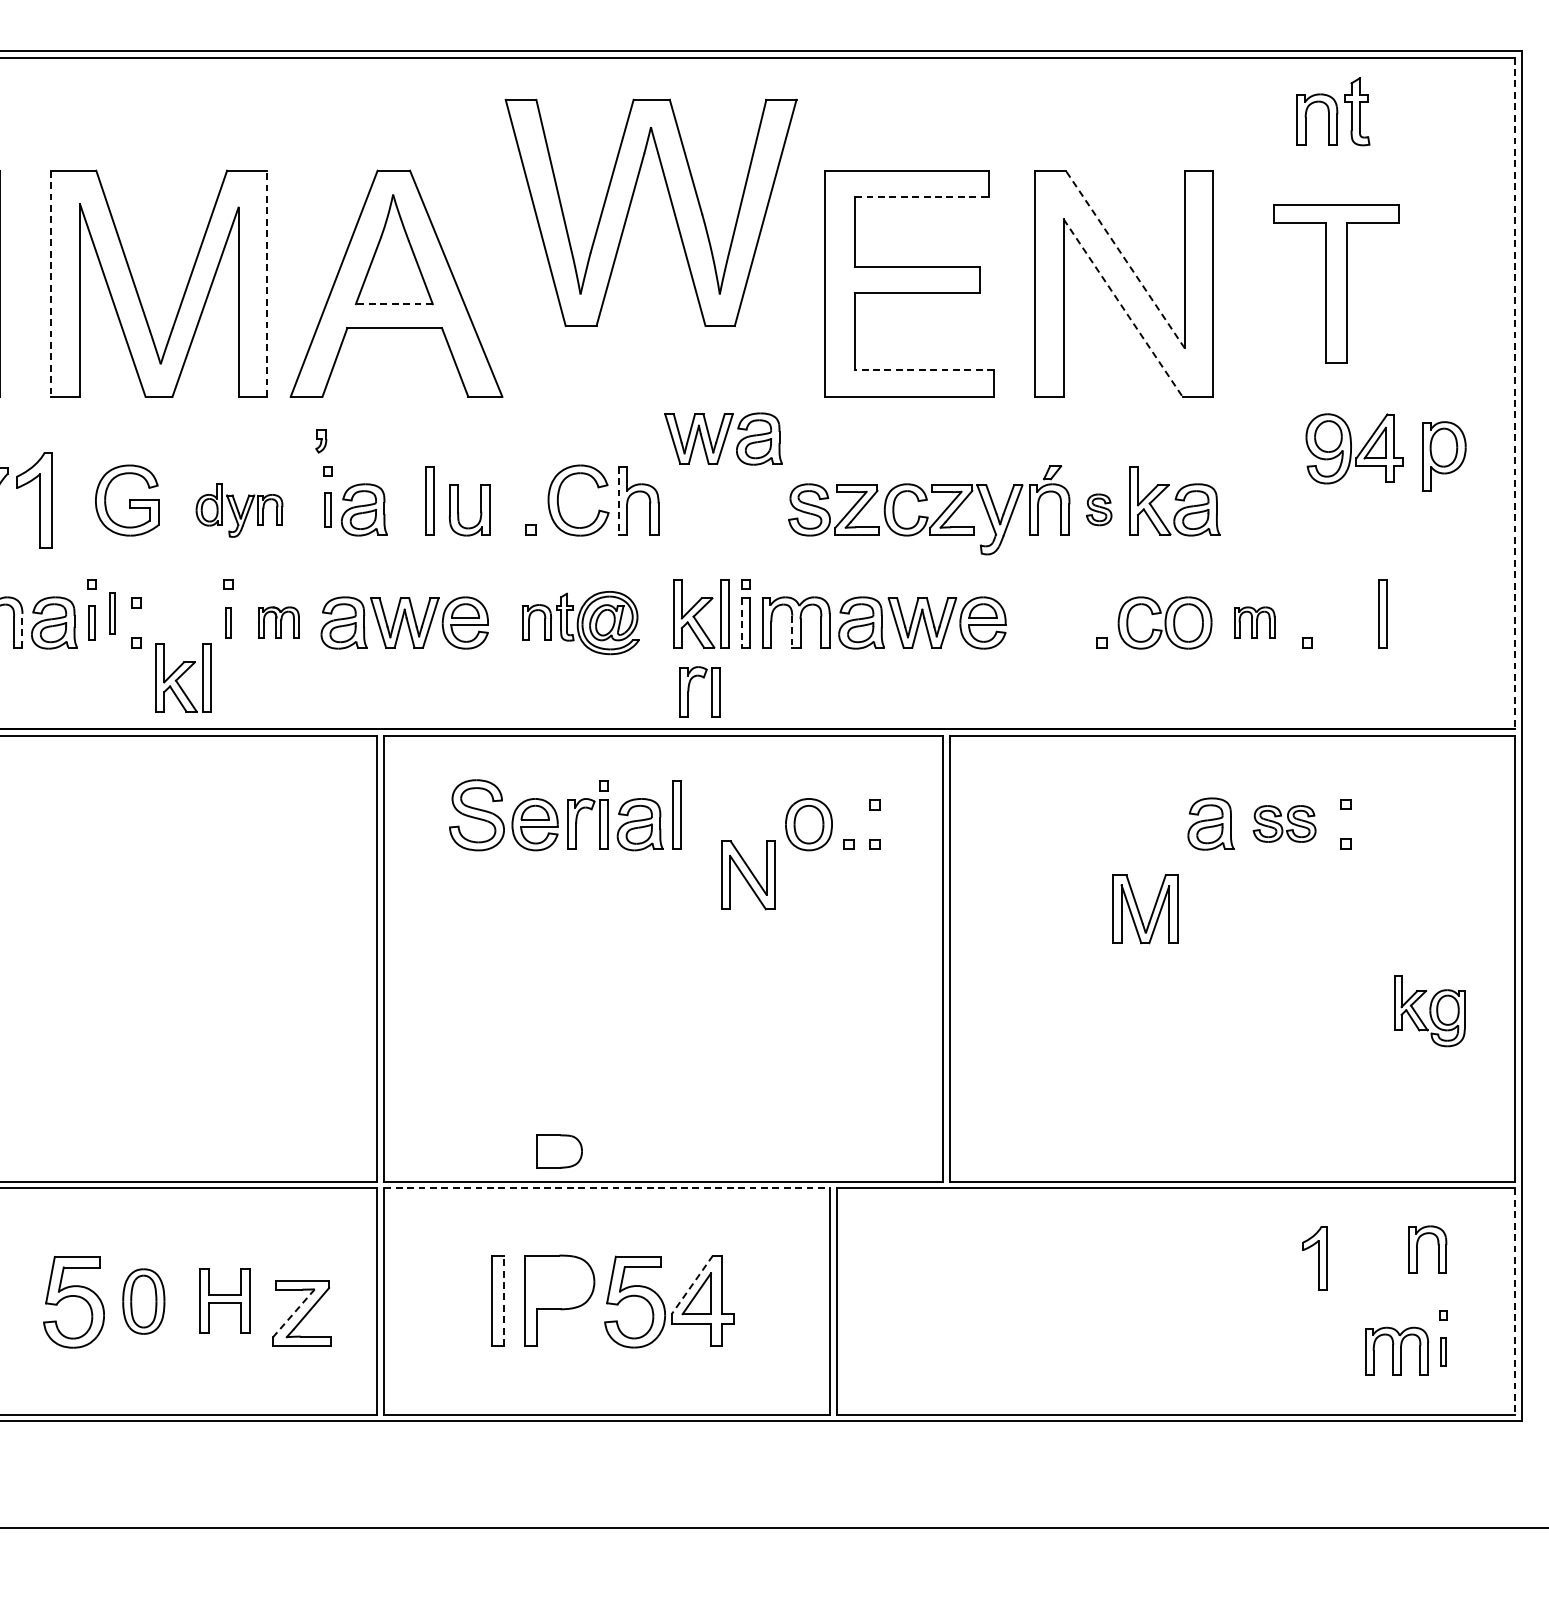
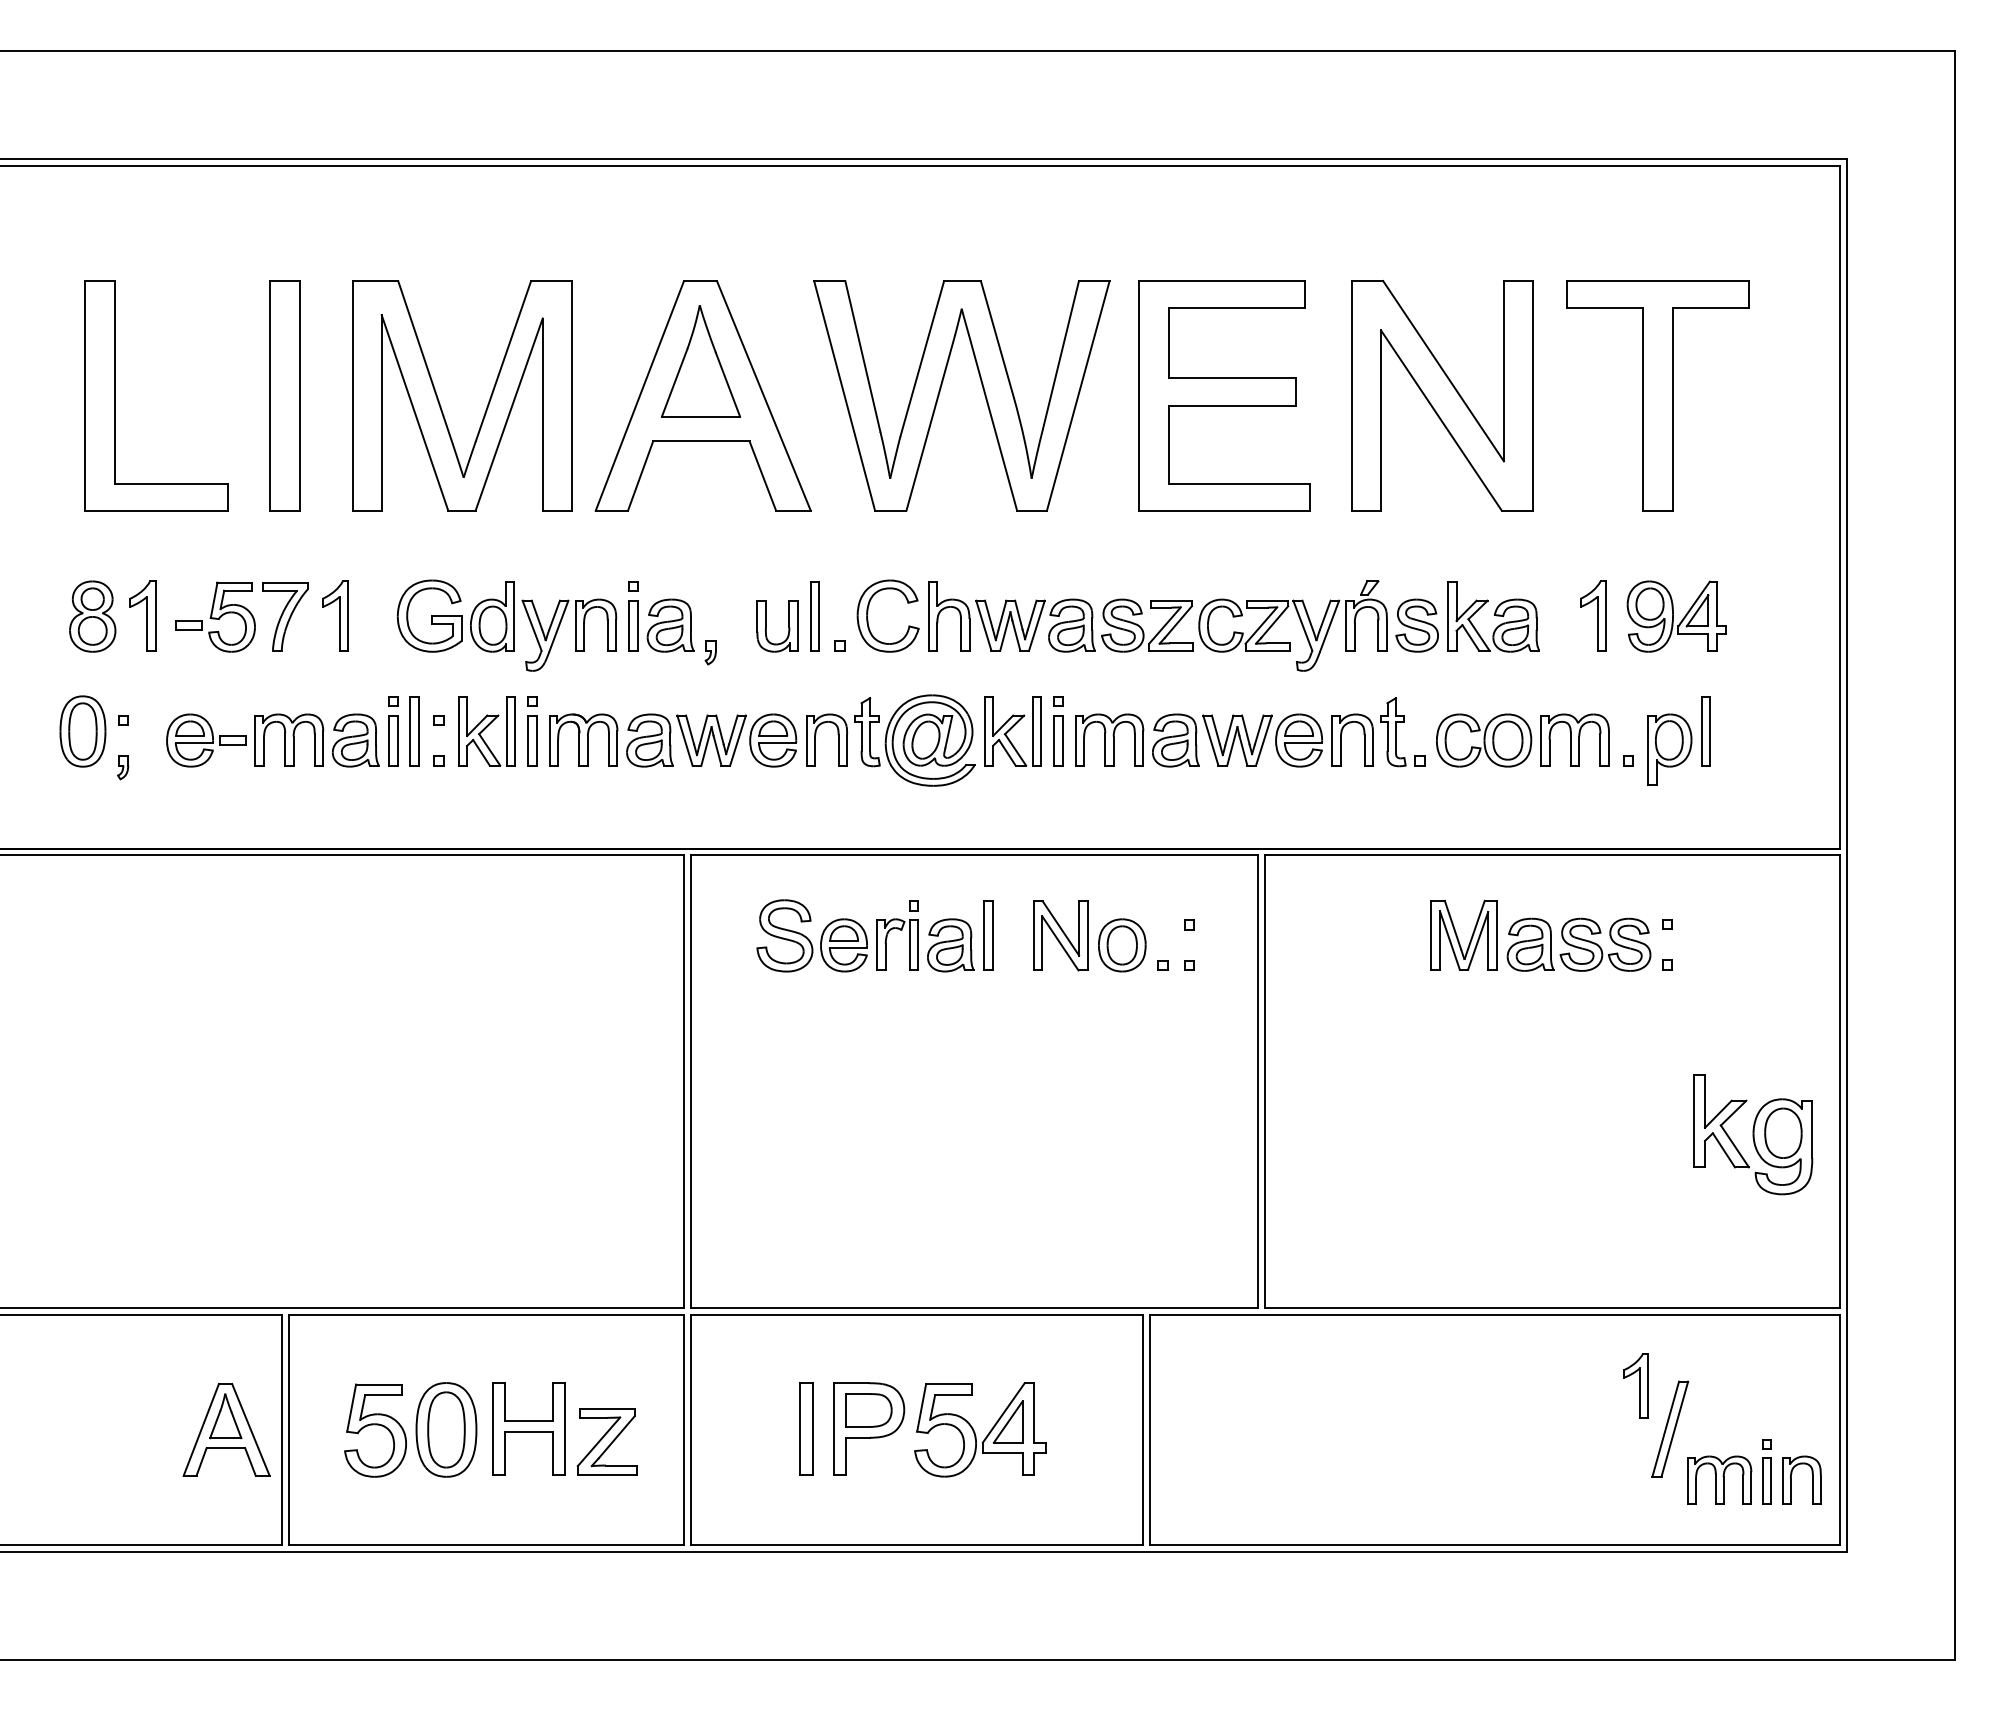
part: (1332, 112) -> (1368, 732), moved
line: (922, 197) -> (1237, 308), dashed -> solid
part: (631, 205) -> (941, 388), moved
line: (1125, 259) -> (1443, 371), dashed -> solid
line: (51, 283) -> (352, 395), dashed -> solid
line: (266, 283) -> (571, 395), dashed -> solid
part: (1335, 283) -> (1657, 395), size x1.43
line: (393, 304) -> (700, 416), dashed -> solid
line: (1123, 307) -> (1441, 420), dashed -> solid
line: (924, 369) -> (1239, 483), dashed -> solid
line: (1514, 393) -> (1839, 507), dashed -> solid
part: (723, 438) -> (1035, 625), moved
part: (321, 440) -> (710, 652), moved
part: (1354, 448) -> (1676, 616), moved
part: (1444, 456) -> (1669, 749), moved
part: (34, 499) -> (335, 615), size x0.71
part: (1272, 499) -> (1593, 615), added
part: (429, 500) -> (814, 616), moved
line: (618, 500) -> (928, 616), dashed -> solid
part: (327, 509) -> (633, 625), size x1.43
part: (1098, 509) -> (1416, 625), size x1.67
part: (239, 510) -> (543, 626), size x1.67
part: (112, 614) -> (414, 731), size x1.67
part: (278, 621) -> (583, 739), size x1.67
part: (1254, 621) -> (1574, 739), size x1.67
part: (91, 622) -> (393, 740), size x1.43
part: (228, 622) -> (532, 740), size x1.67
part: (580, 622) -> (890, 740), size x1.43
line: (742, 622) -> (1054, 740), dashed -> solid
line: (22, 629) -> (323, 747), dashed -> solid
line: (792, 631) -> (1105, 749), dashed -> solid
part: (183, 678) -> (486, 731), moved
part: (689, 691) -> (1000, 810), removed
part: (1284, 823) -> (1605, 944), size x1.43
part: (748, 874) -> (1060, 935), moved
part: (1144, 908) -> (1463, 934), moved
part: (1430, 1010) -> (1753, 1134), size x1.67
part: (559, 1151) -> (868, 1410), moved
line: (607, 1188) -> (917, 1315), dashed -> solid
part: (1417, 1248) -> (1791, 1479), moved
line: (692, 1285) -> (1003, 1413), dashed -> solid
part: (224, 1300) -> (528, 1428), size x1.43
part: (1348, 1300) -> (1670, 1428), added
part: (143, 1301) -> (446, 1429), size x1.43
line: (504, 1301) -> (812, 1429), dashed -> solid
line: (1514, 1301) -> (1839, 1429), dashed -> solid
line: (293, 1313) -> (598, 1442), dashed -> solid
part: (1443, 1351) -> (1766, 1480), size x1.67

